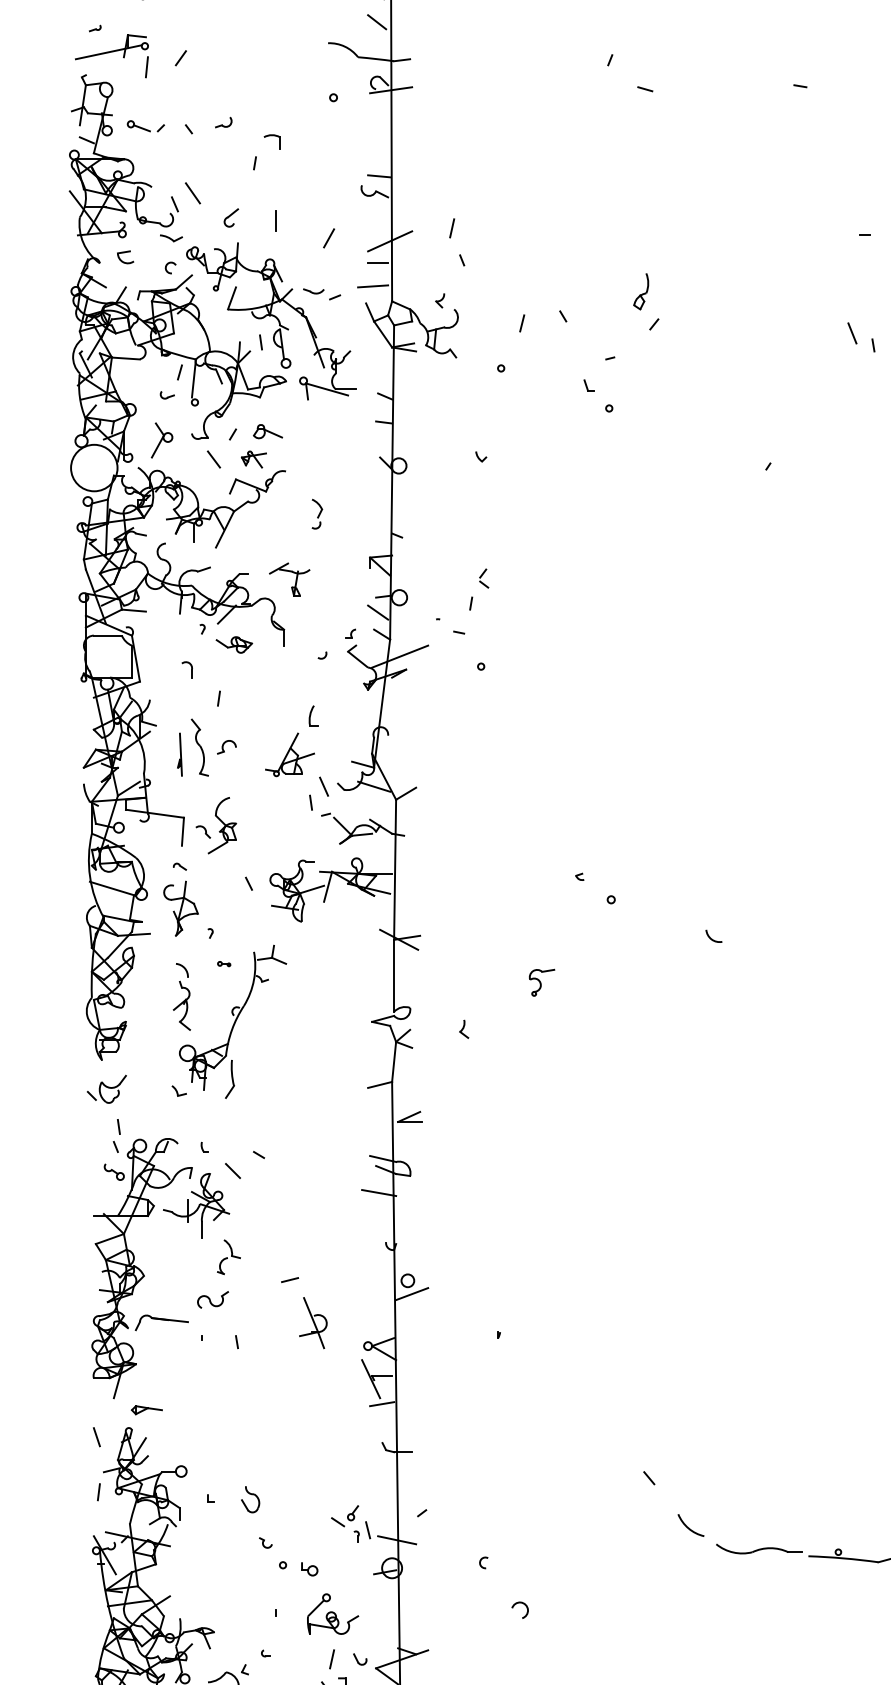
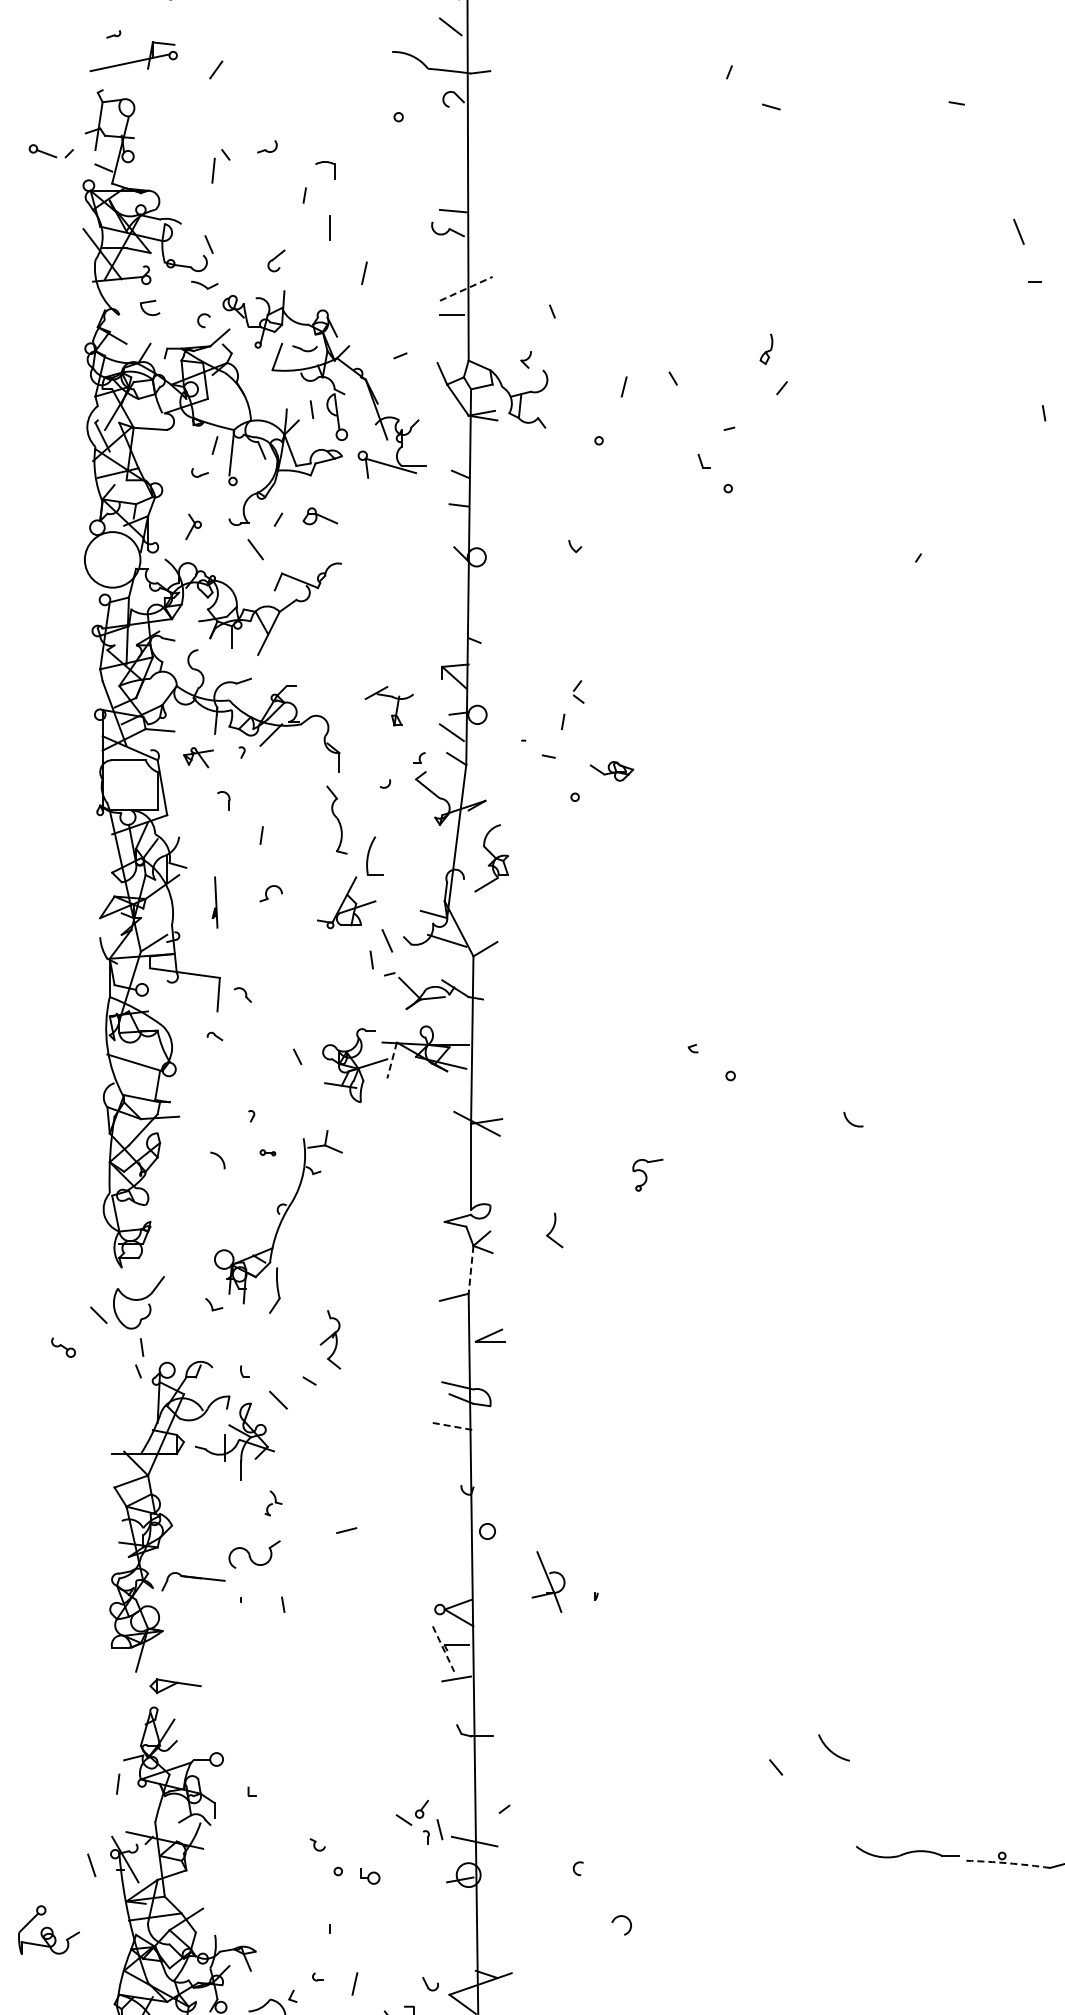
line: (146, 67) -> (213, 170), moved
line: (391, 89) -> (467, 107), removed
part: (145, 126) -> (50, 151), moved
line: (192, 193) -> (230, 231), removed
line: (275, 220) -> (329, 227), moved
line: (452, 228) -> (364, 273), moved
line: (329, 238) -> (393, 285), removed
line: (390, 241) -> (466, 288), solid -> dashed
line: (372, 286) -> (445, 342), removed
part: (313, 291) -> (304, 348), moved
part: (641, 292) -> (766, 349), size x0.7
line: (852, 333) -> (1018, 231), moved
part: (161, 440) -> (193, 526), size x0.6
part: (253, 459) -> (198, 757), moved
part: (316, 513) -> (378, 614), removed
part: (295, 579) -> (396, 706), moved
part: (233, 645) -> (611, 771), moved
line: (399, 656) -> (477, 785), removed
part: (313, 715) -> (374, 855), size x1.6
part: (199, 747) -> (336, 819), moved
part: (222, 825) -> (491, 858), moved
line: (328, 886) -> (392, 1060), solid -> dashed
part: (181, 908) -> (216, 1086), removed
part: (182, 1005) -> (330, 1339), moved
part: (463, 1029) -> (554, 1230), size x1.6
line: (394, 1062) -> (471, 1270), solid -> dashed
part: (106, 1089) -> (127, 1302), size x1.6
part: (114, 1172) -> (63, 1347), moved
line: (379, 1192) -> (453, 1426), solid -> dashed
part: (228, 1257) -> (273, 1503), size x0.6
line: (412, 1294) -> (492, 1547), removed
part: (212, 1299) -> (254, 1553), size x1.4
part: (313, 1322) -> (548, 1581), moved
line: (371, 1379) -> (443, 1649), solid -> dashed
part: (146, 1409) -> (175, 1685), size x1.4
line: (96, 1437) -> (91, 1865), moved
part: (250, 1499) -> (299, 1793), removed
arc: (688, 1526) -> (830, 1749), moved
arc: (843, 1558) -> (1008, 1863), solid -> dashed
part: (333, 1613) -> (49, 1929), moved
line: (331, 1658) -> (354, 1983), moved

